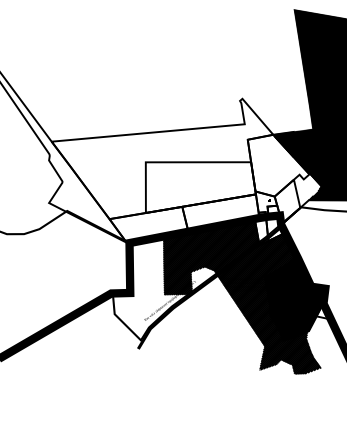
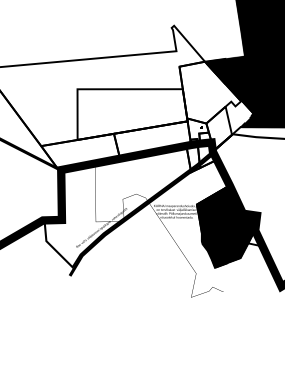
hatch: (242, 296) -> (174, 223), removed

